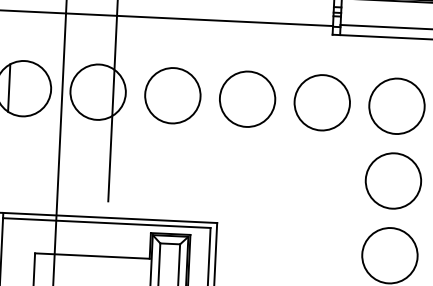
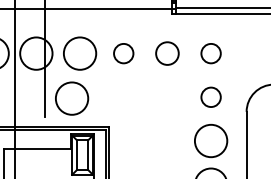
circle: (247, 99) -> (123, 53), size x0.6
circle: (322, 102) -> (167, 53), size x0.7
circle: (395, 106) -> (210, 53), size x0.6
circle: (156, 171) -> (72, 98), added
circle: (392, 181) -> (210, 97), size x0.6

